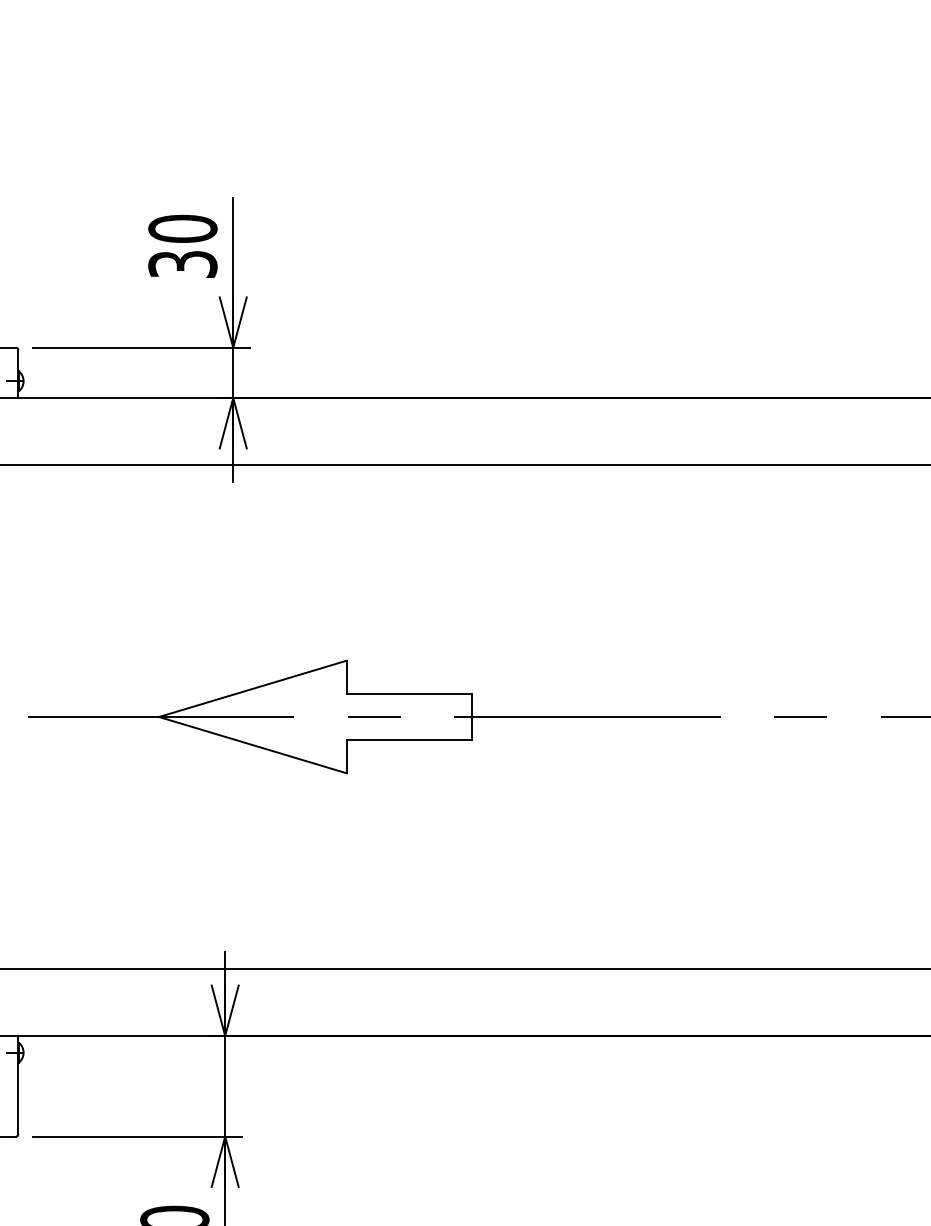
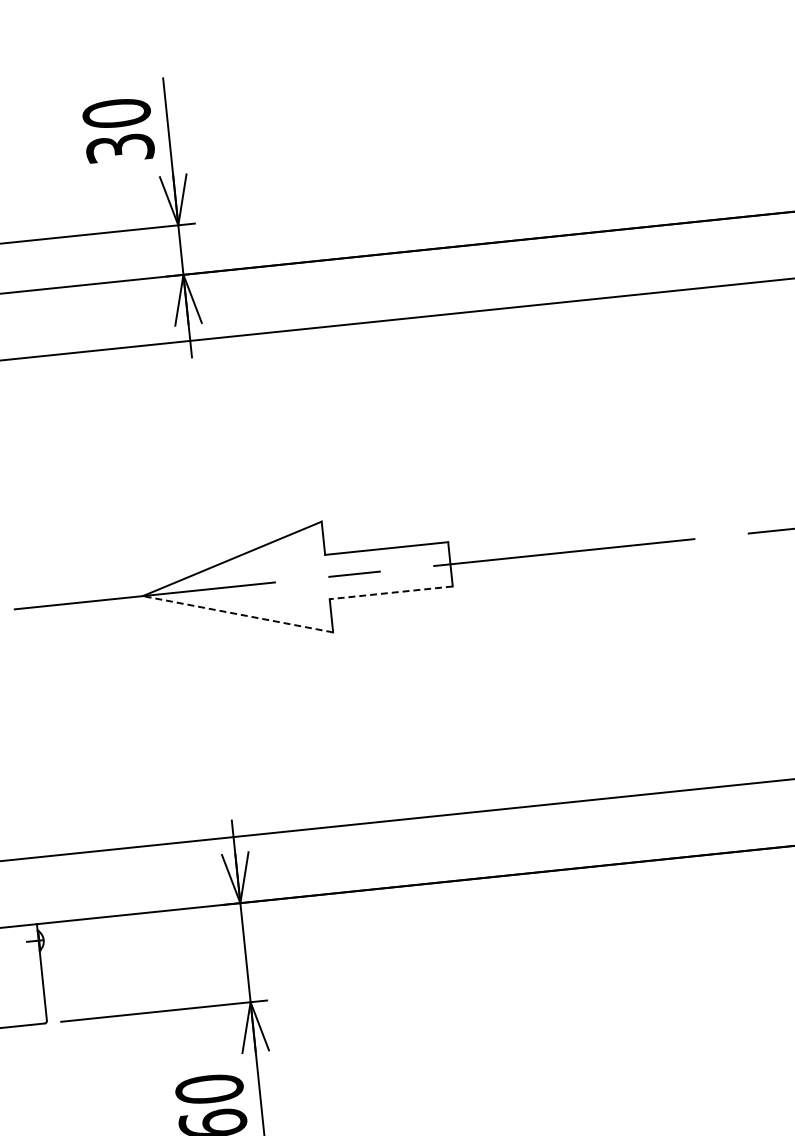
line: (409, 739) -> (391, 592), solid -> dashed
line: (252, 745) -> (237, 614), solid -> dashed

